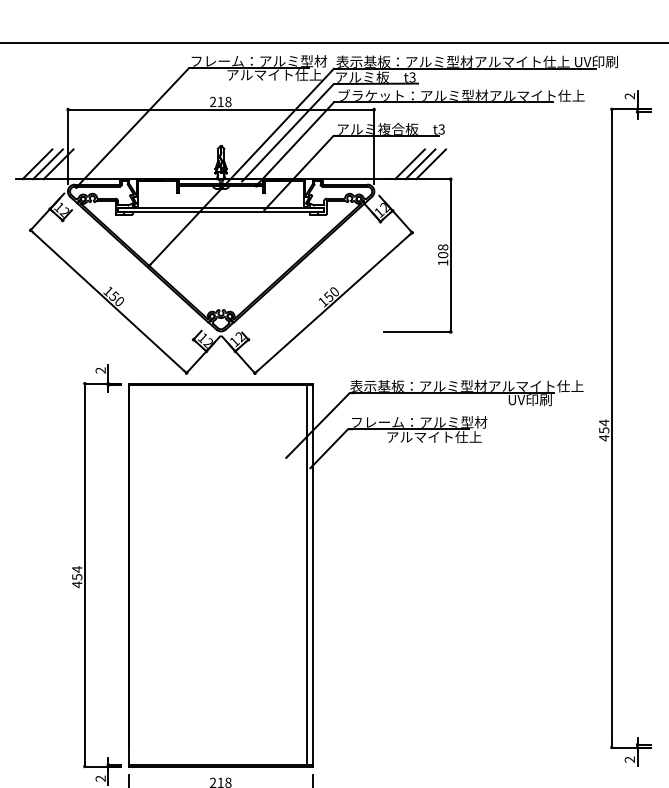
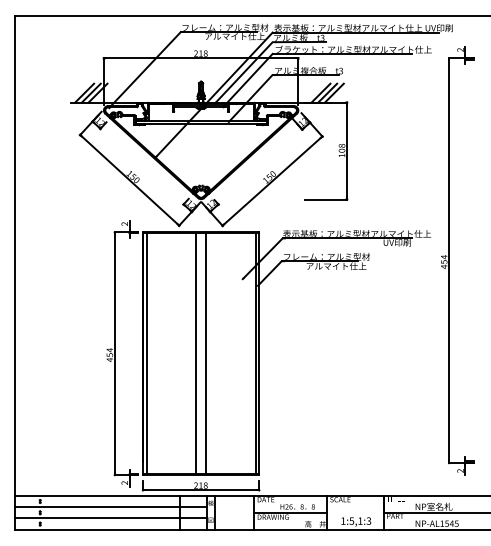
line: (135, 574) -> (146, 353), added
line: (213, 574) -> (196, 353), added
line: (227, 574) -> (205, 353), added

